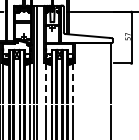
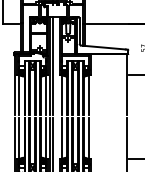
line: (45, 83) -> (61, 95), dashed -> solid
line: (72, 83) -> (88, 95), dashed -> solid

